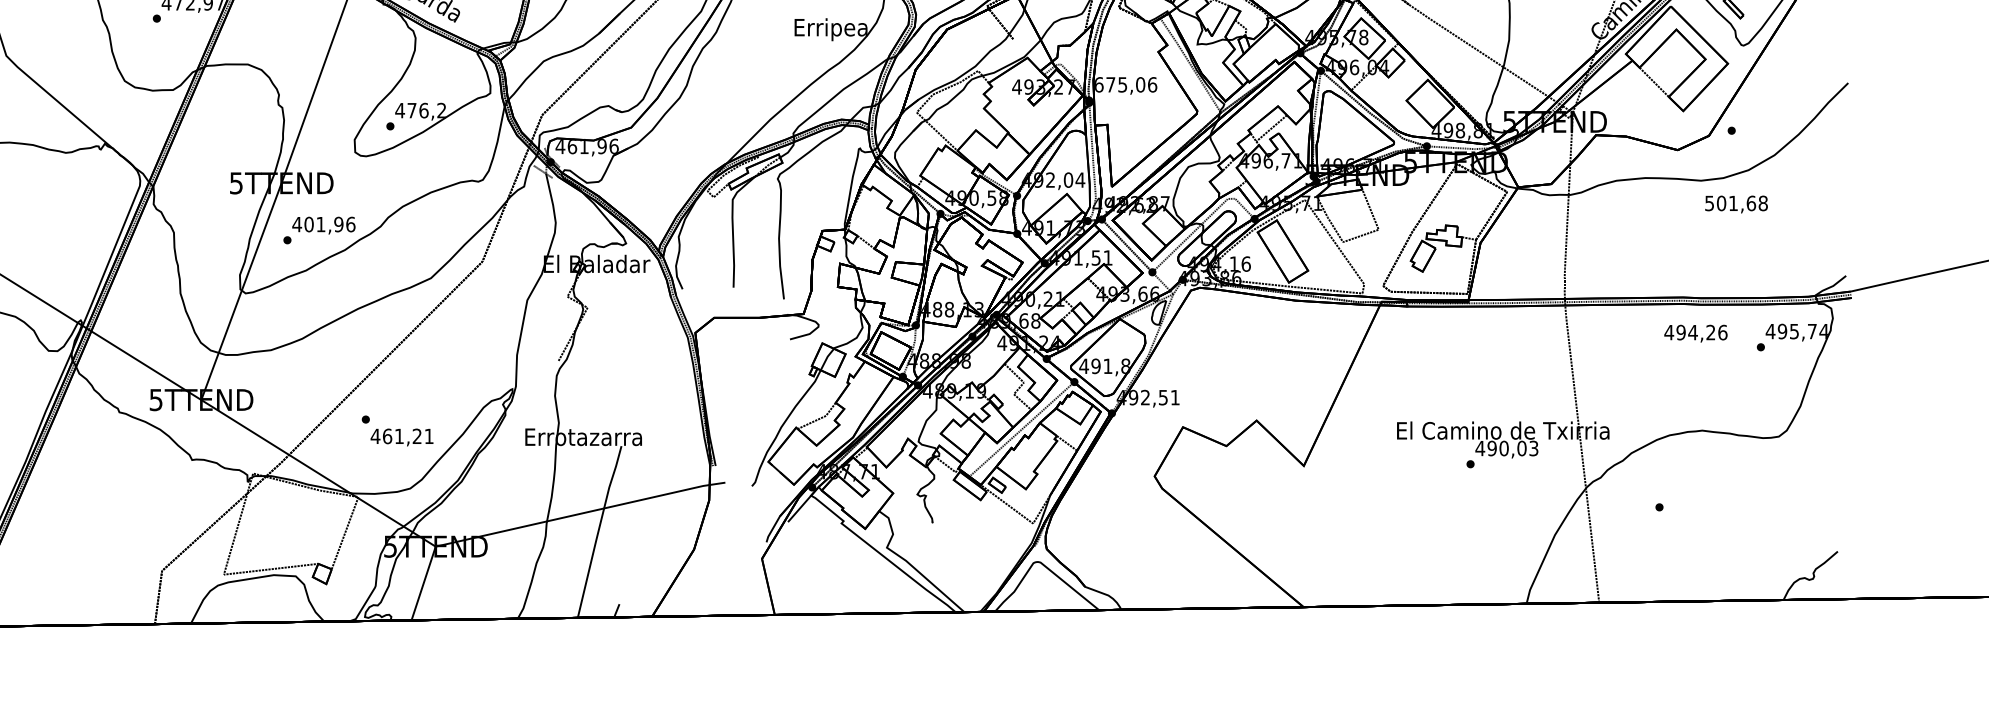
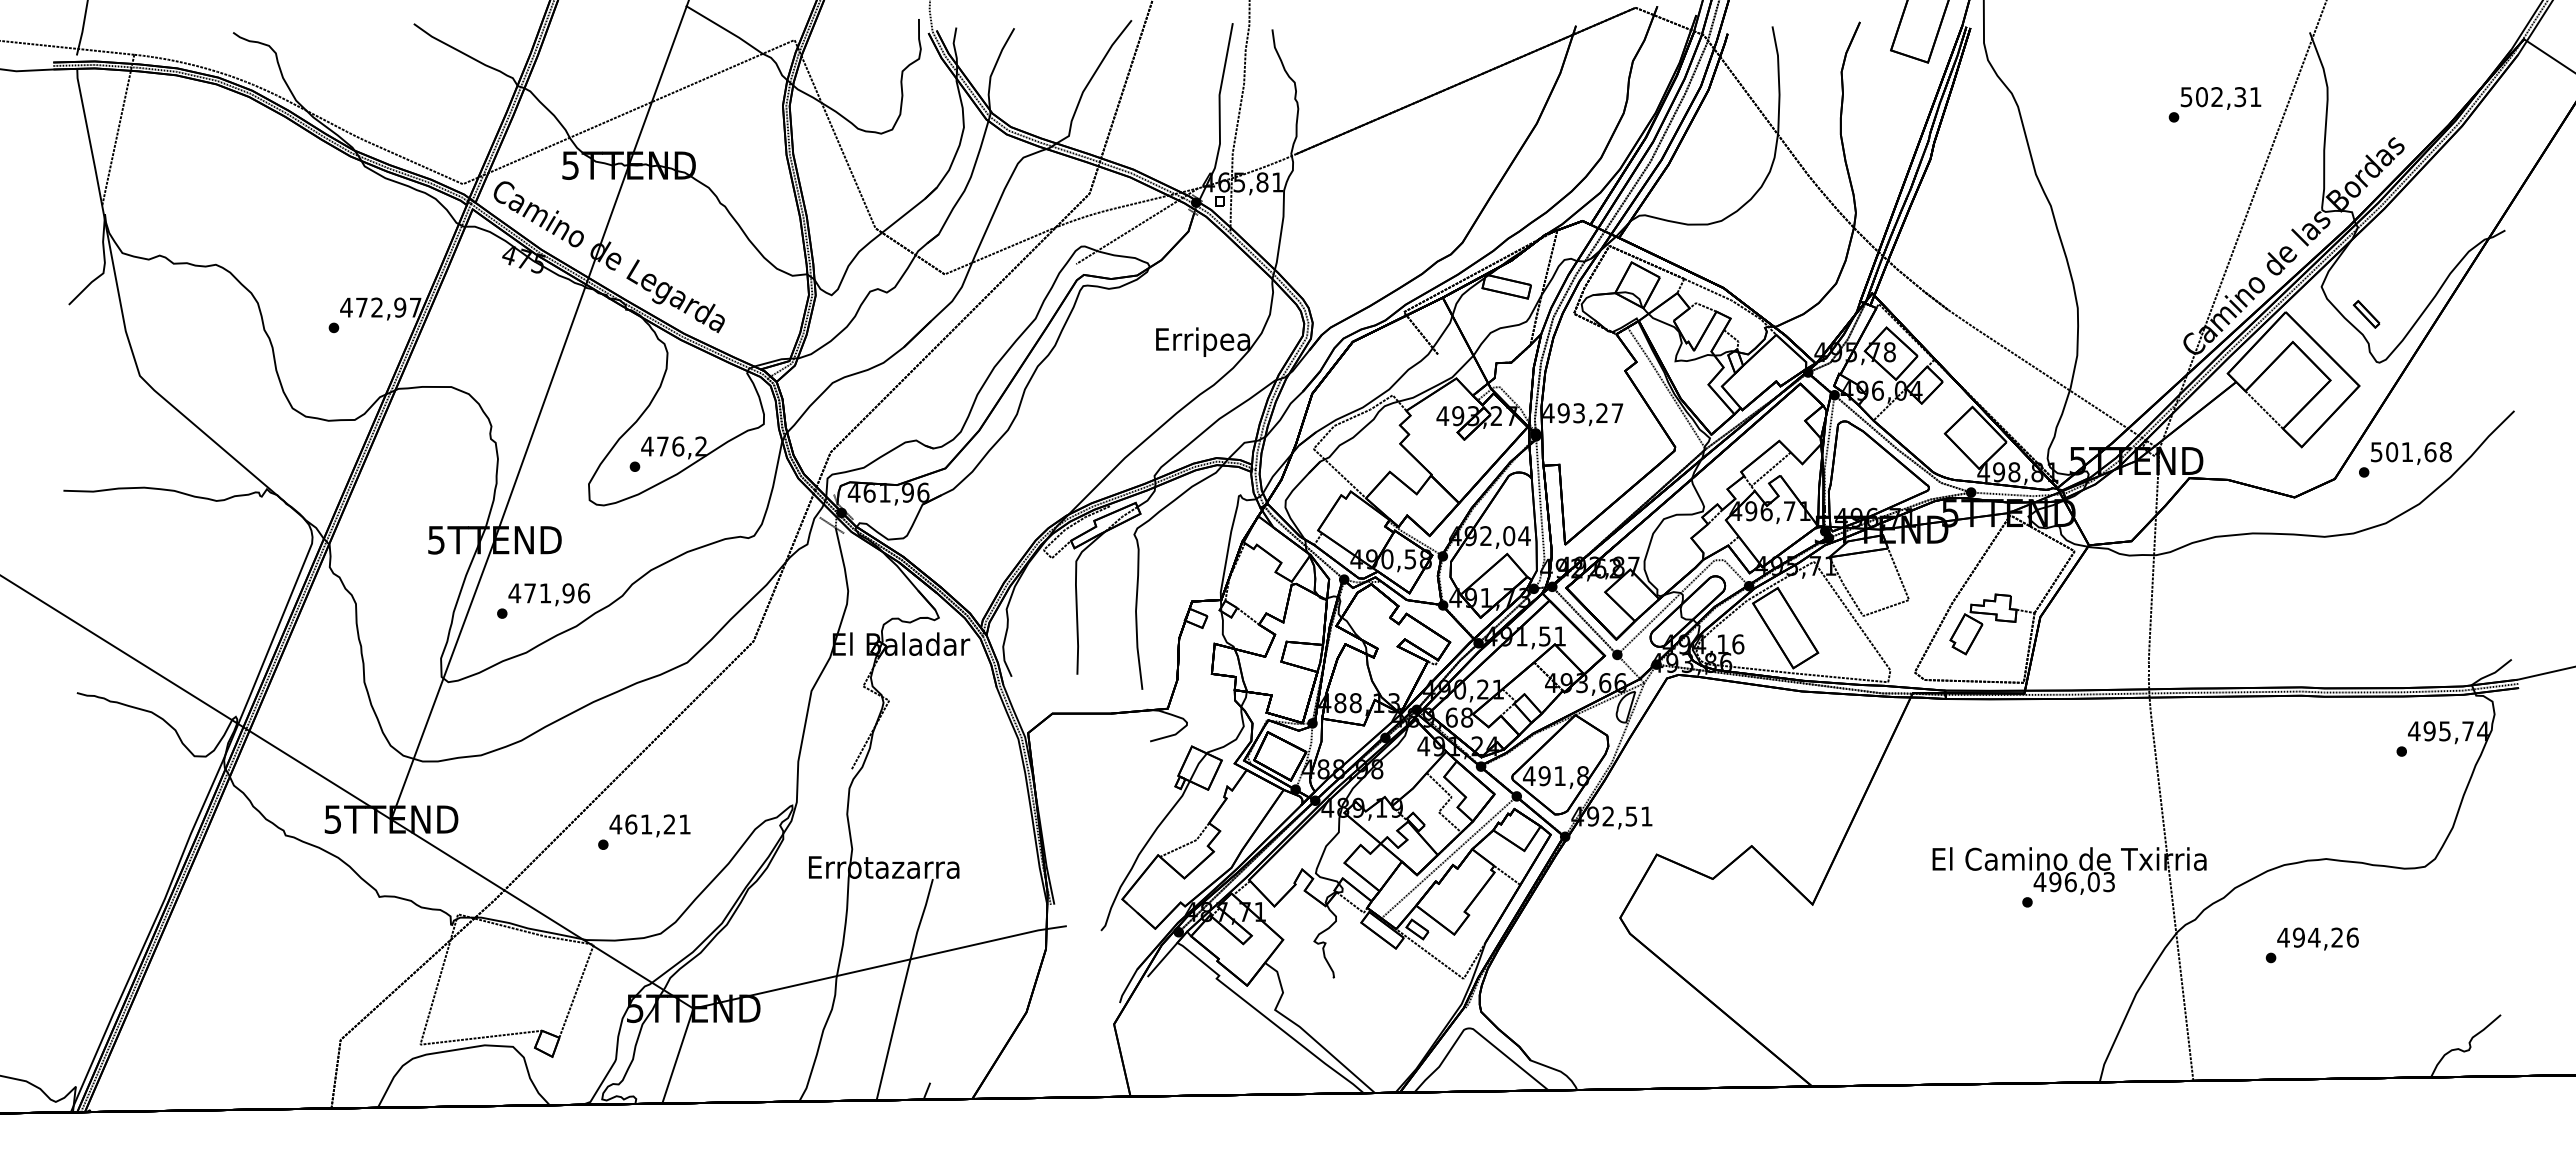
text: (1126, 85) -> (1583, 413), 675,06 -> 493,27
text: (1736, 204) -> (2411, 453), moved
text: (309, 224) -> (530, 593), 401,96 -> 471,96
text: (1695, 333) -> (2317, 938), moved
text: (401, 437) -> (649, 825), moved
text: (1503, 448) -> (2070, 881), 490,03 -> 496,03

